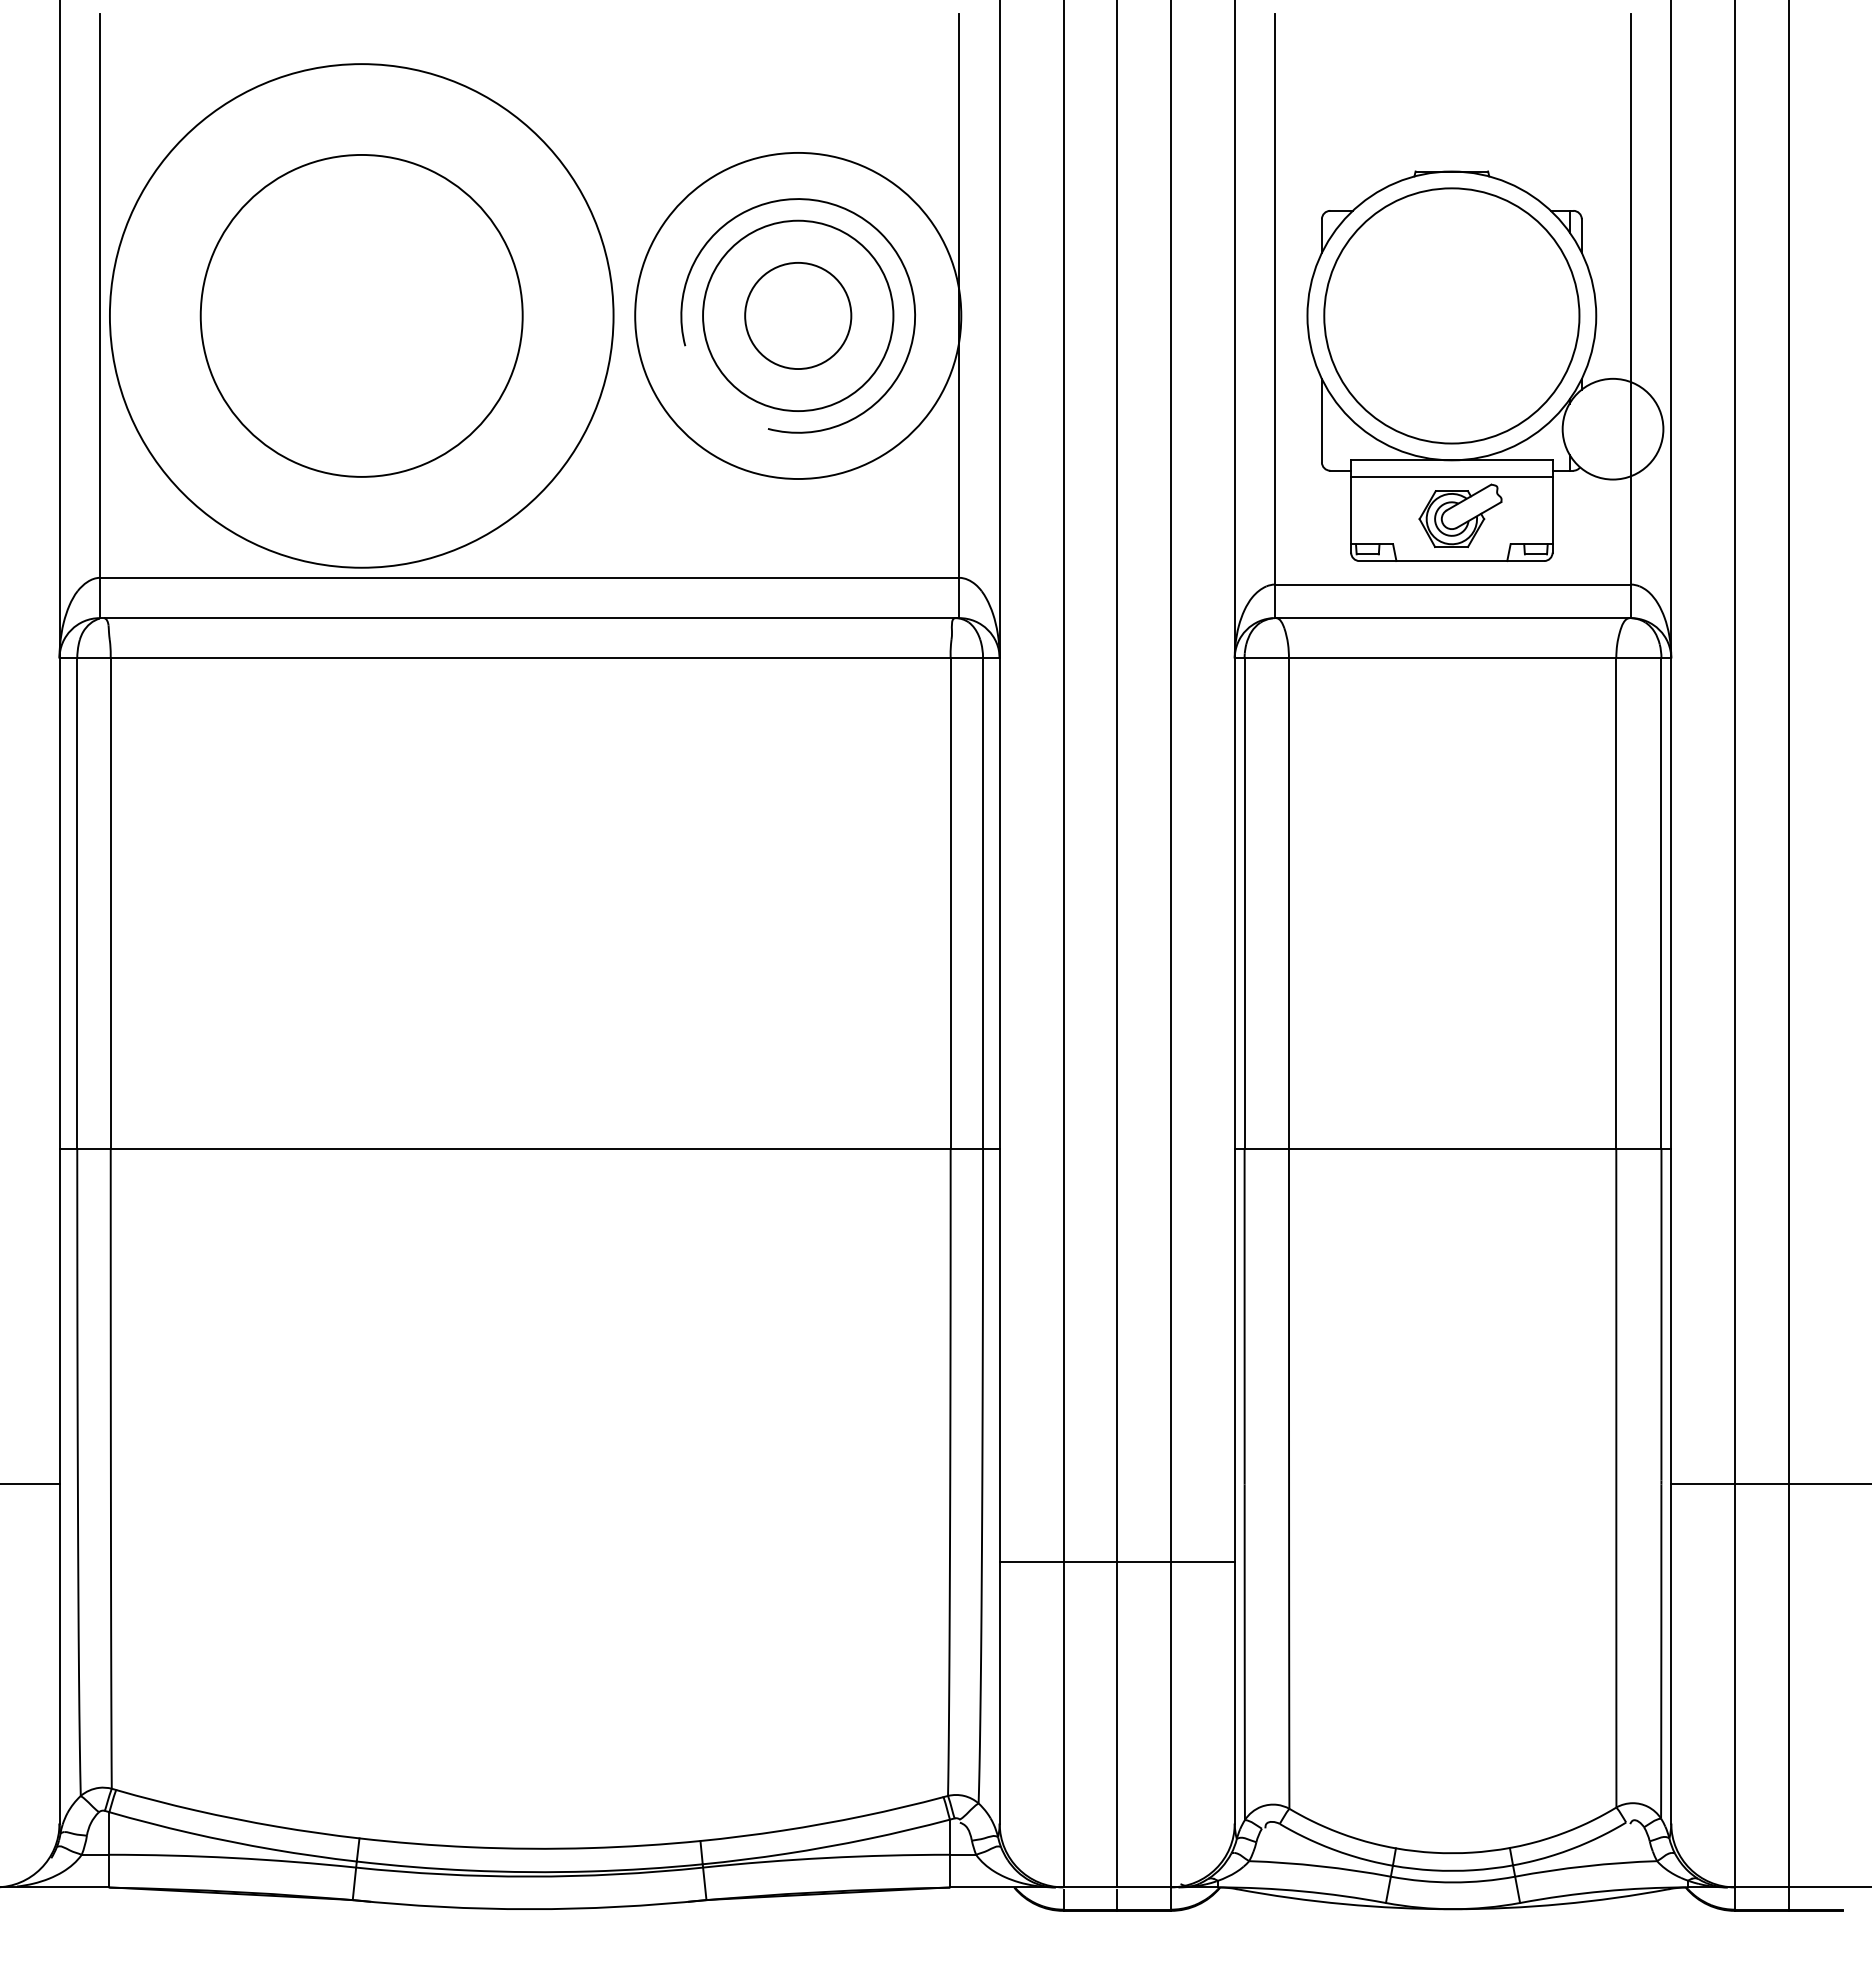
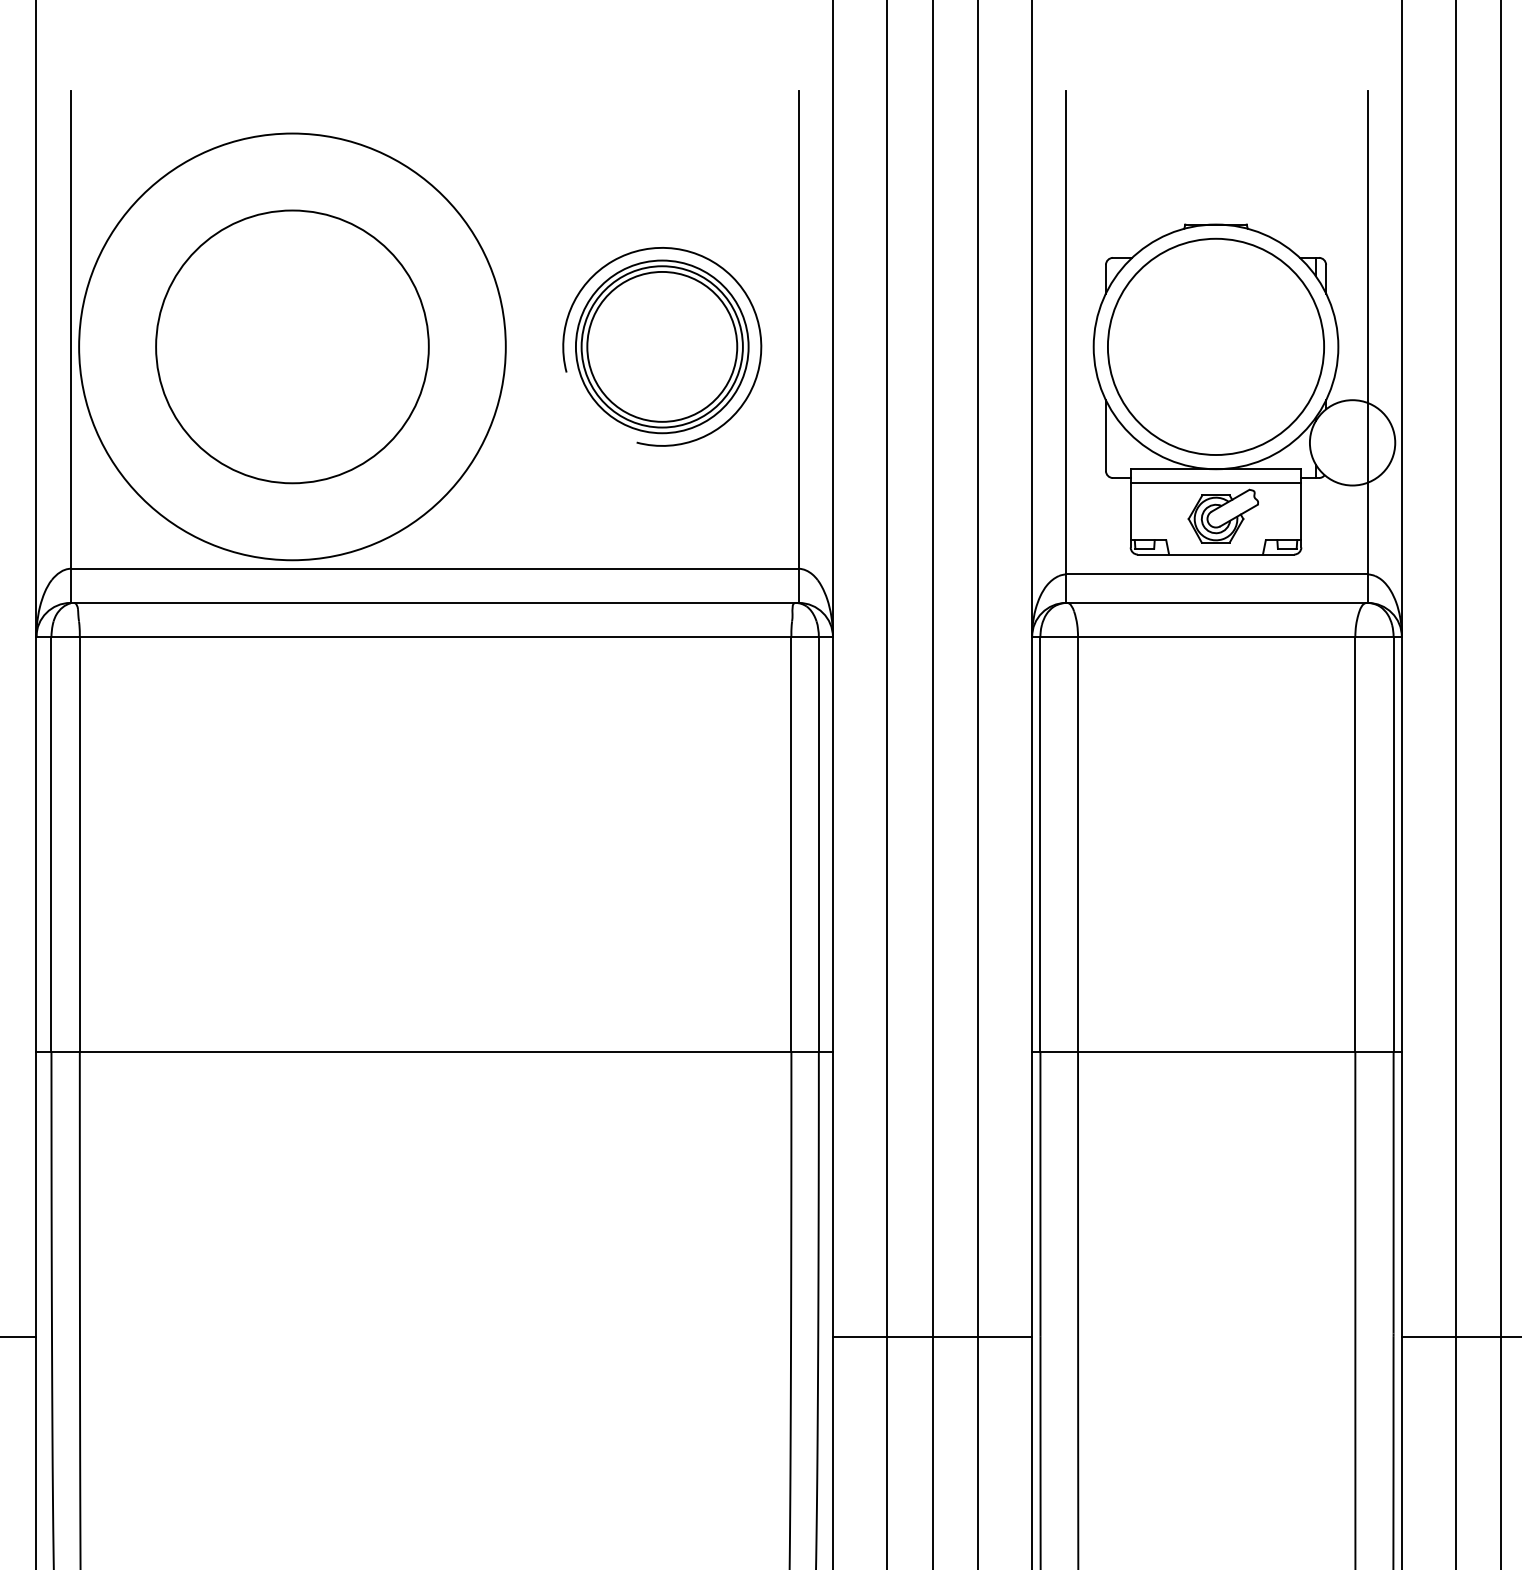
circle: (797, 315) -> (661, 346), size x1.67
circle: (798, 315) -> (662, 346), size x0.62
line: (1116, 1562) -> (931, 1336), moved

